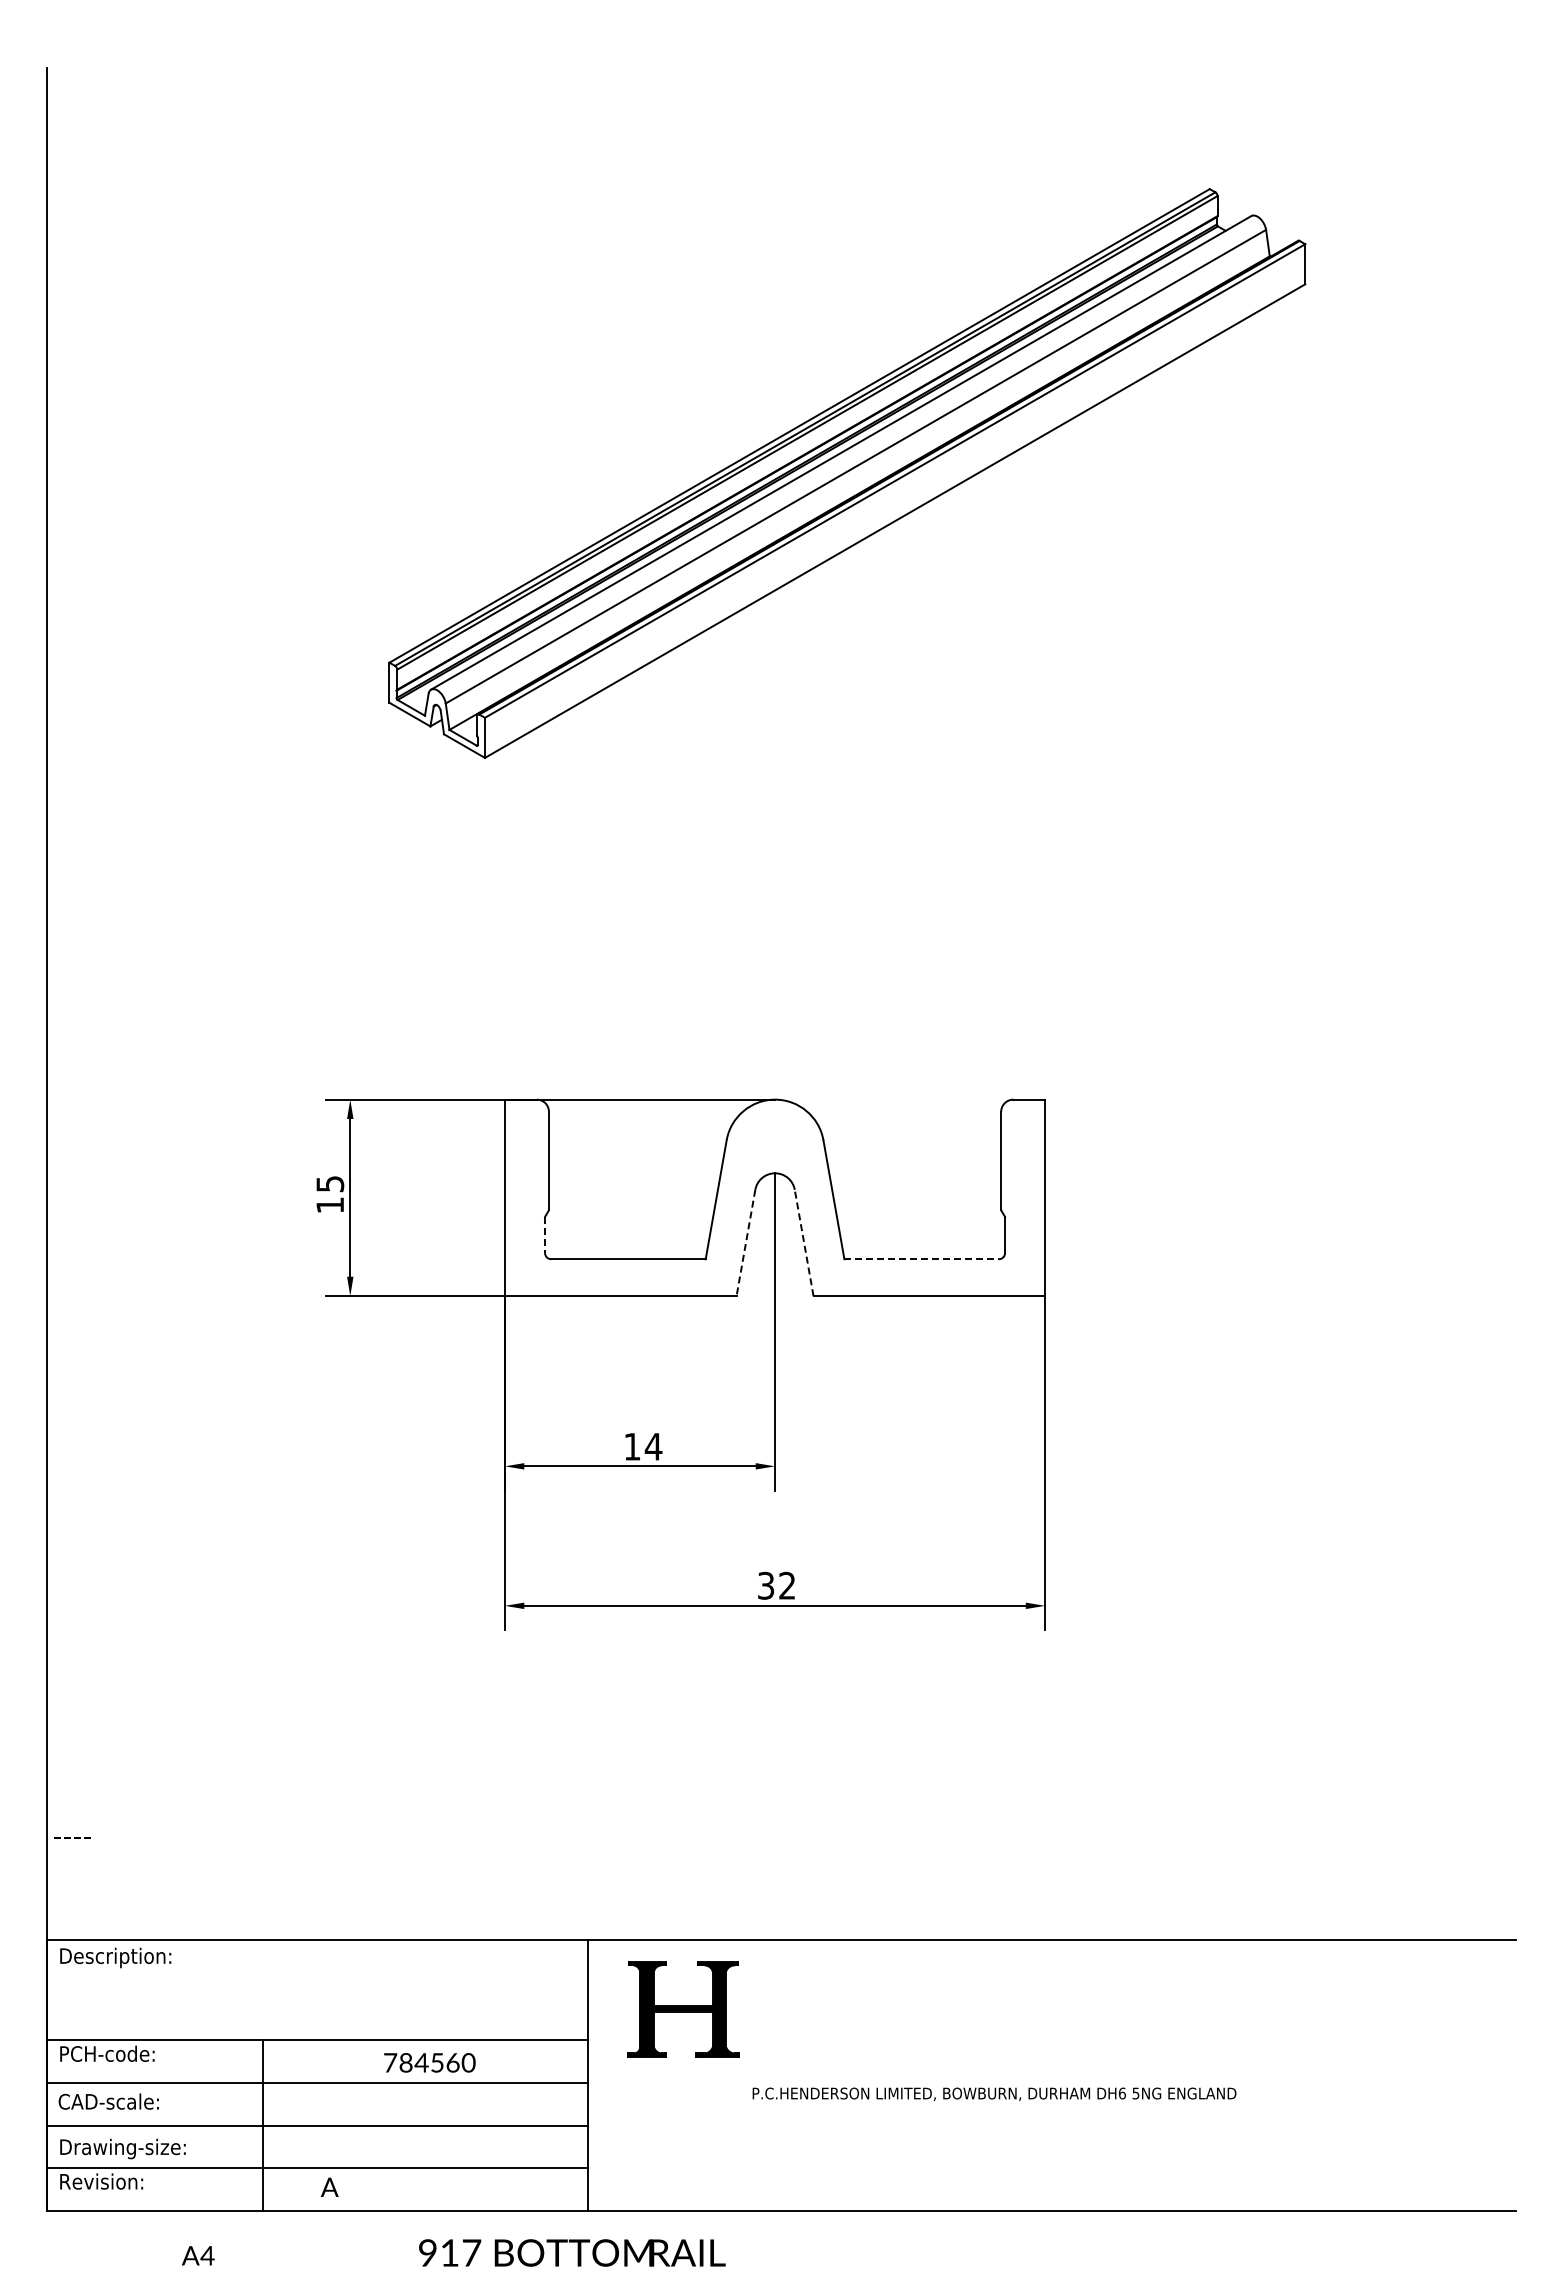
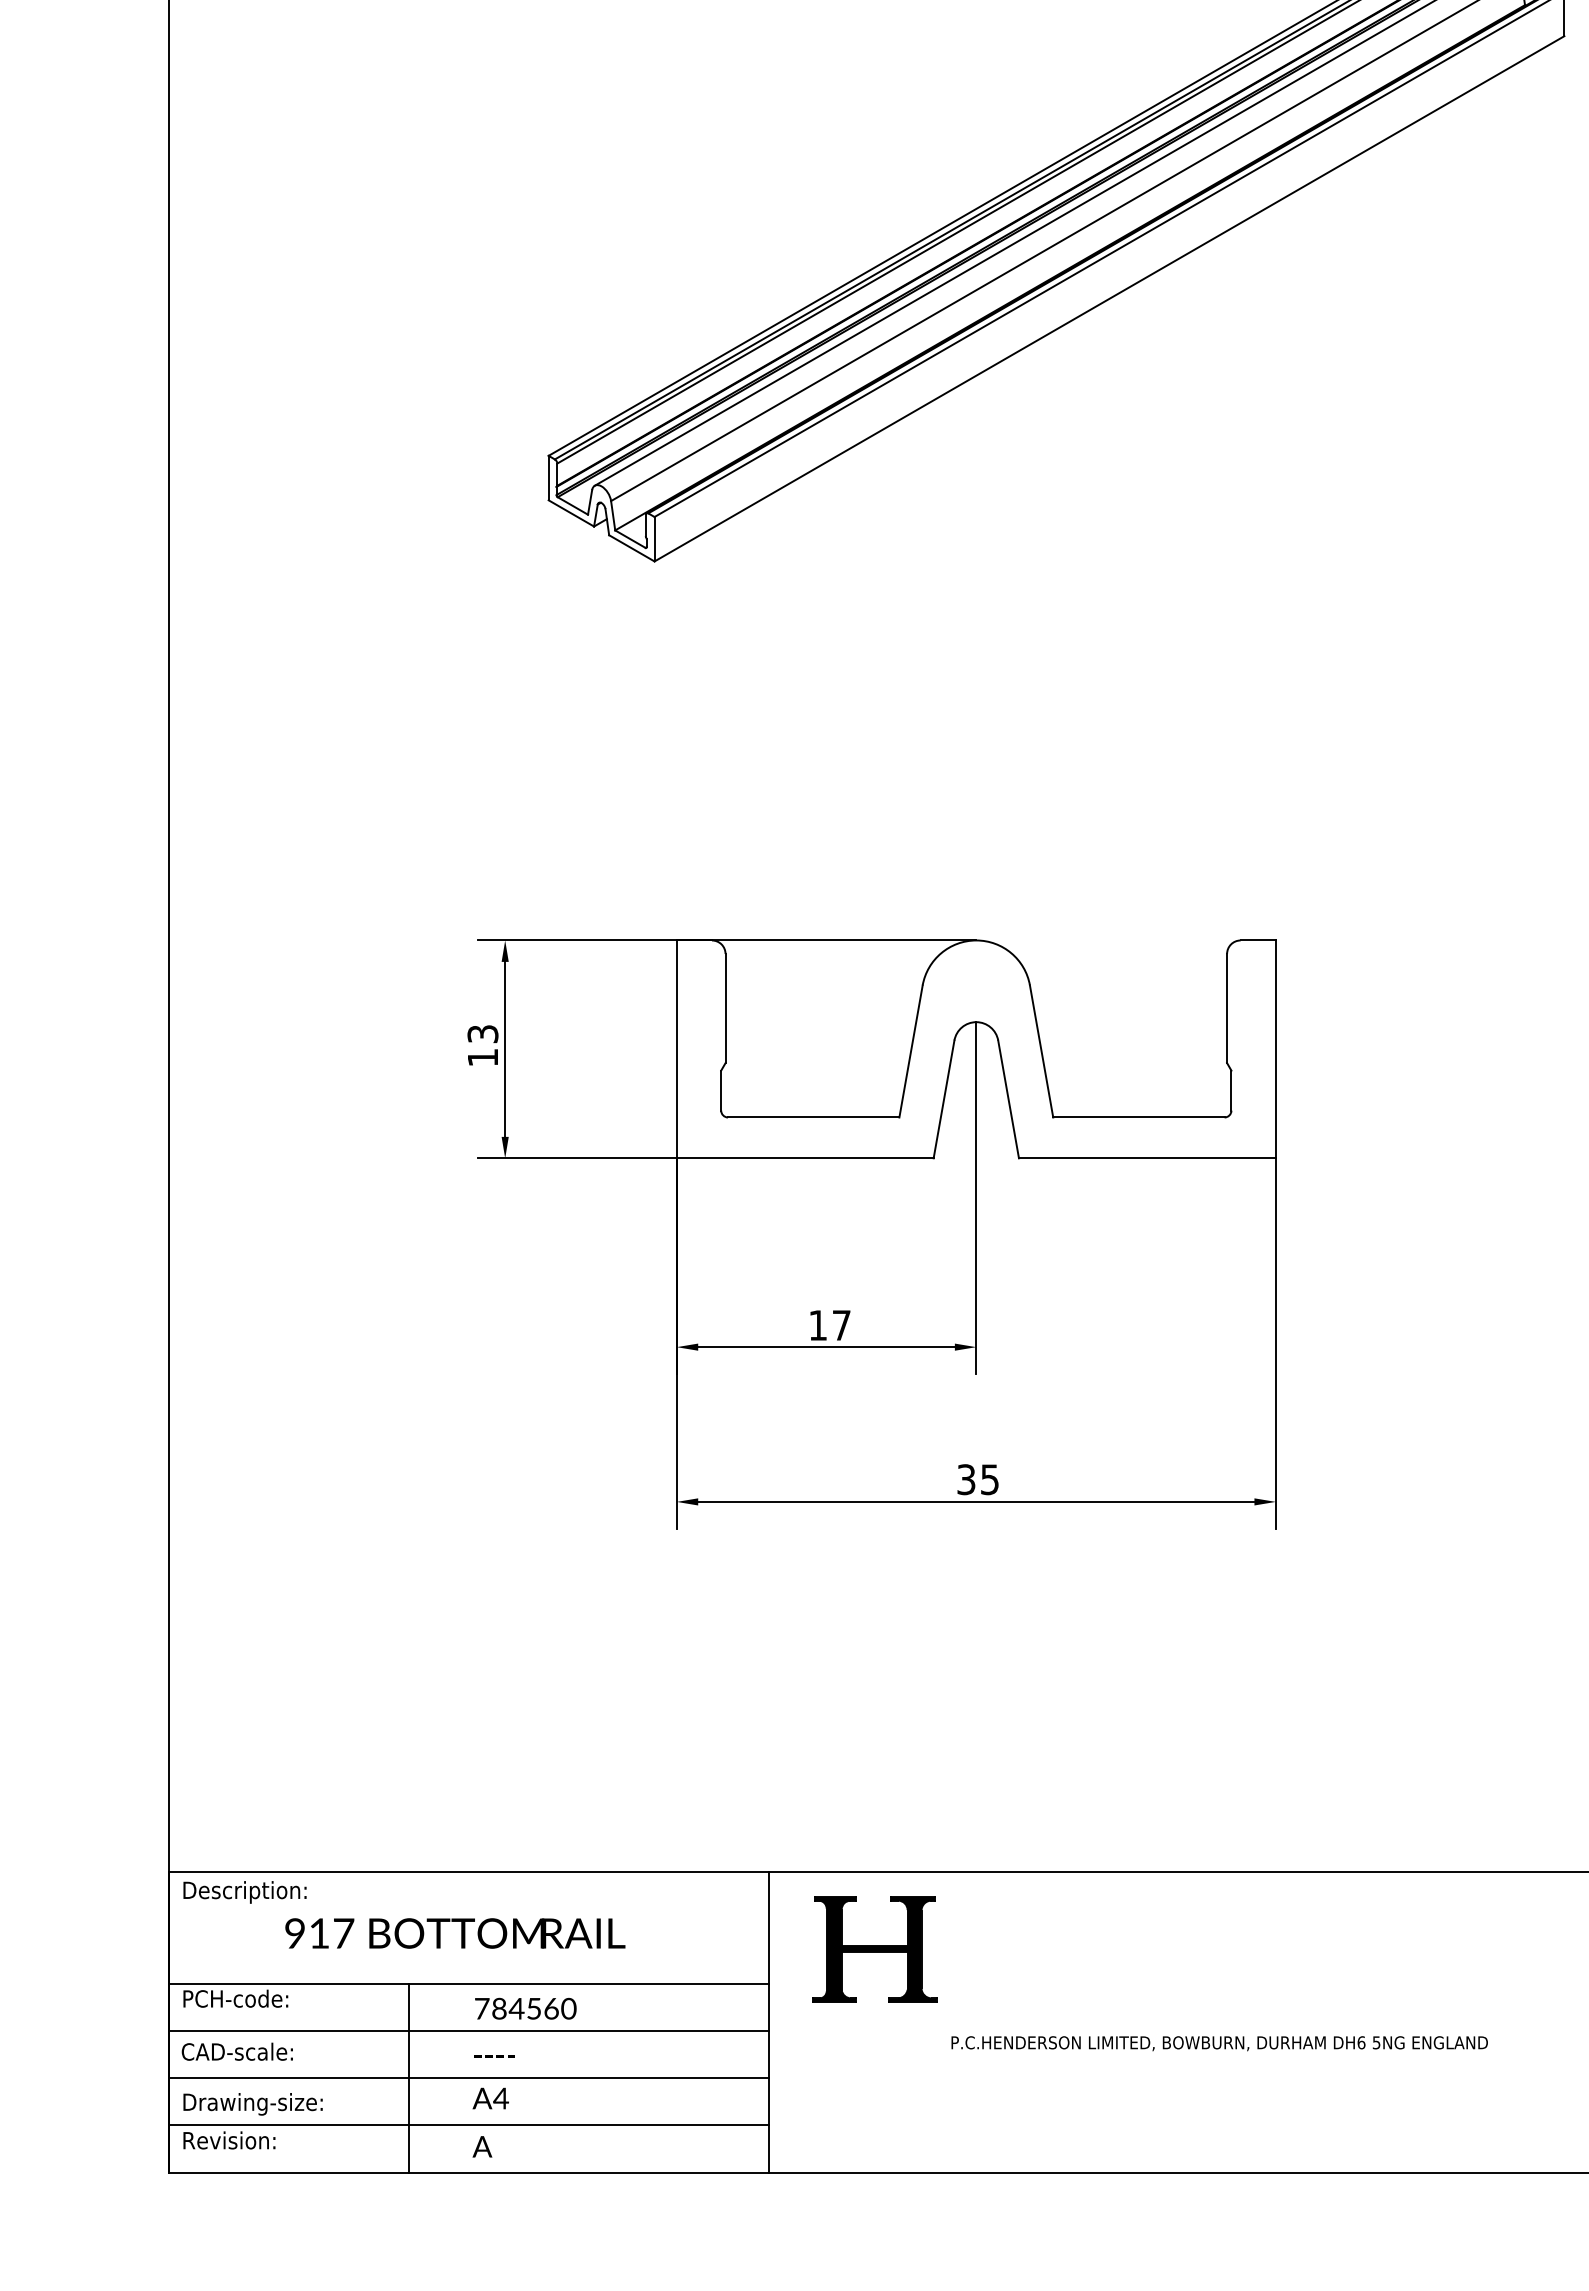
text: (329, 1183) -> (482, 1033), 15 -> 13
line: (545, 1235) -> (721, 1091), dashed -> solid
line: (745, 1242) -> (943, 1098), dashed -> solid
line: (804, 1242) -> (1008, 1098), dashed -> solid
line: (922, 1259) -> (1139, 1117), dashed -> solid
text: (653, 1446) -> (841, 1325), 14 -> 17
text: (787, 1585) -> (990, 1479), 32 -> 35
text: (72, 1837) -> (494, 2056), moved
text: (429, 2062) -> (525, 2008), moved
text: (572, 2252) -> (455, 1932), moved
text: (198, 2255) -> (491, 2098), moved

